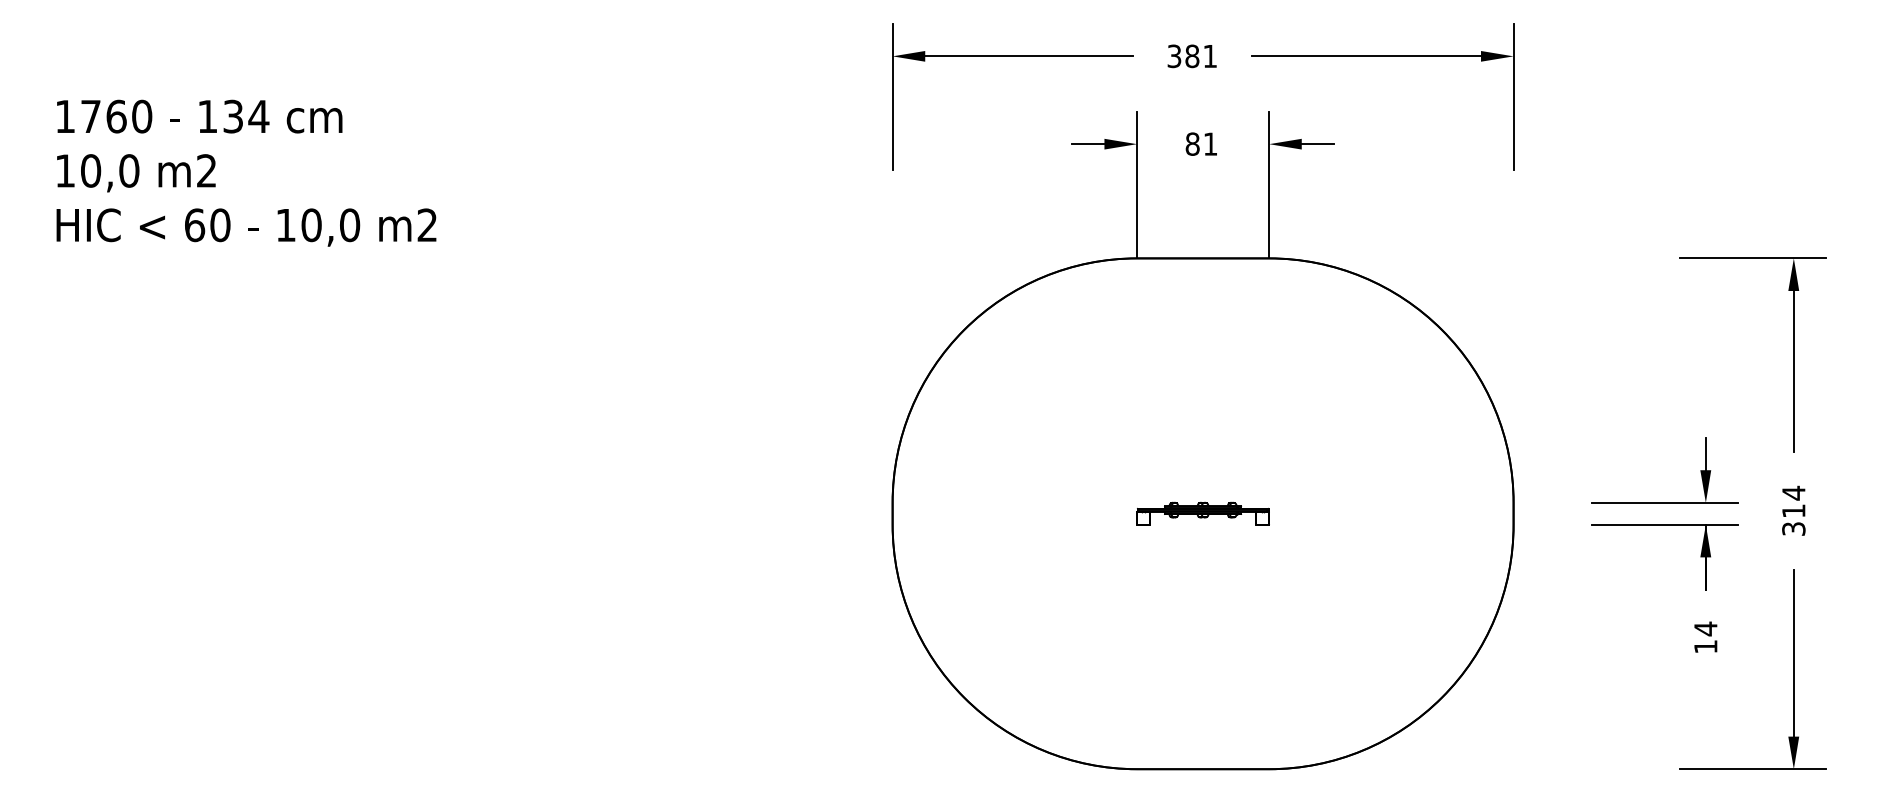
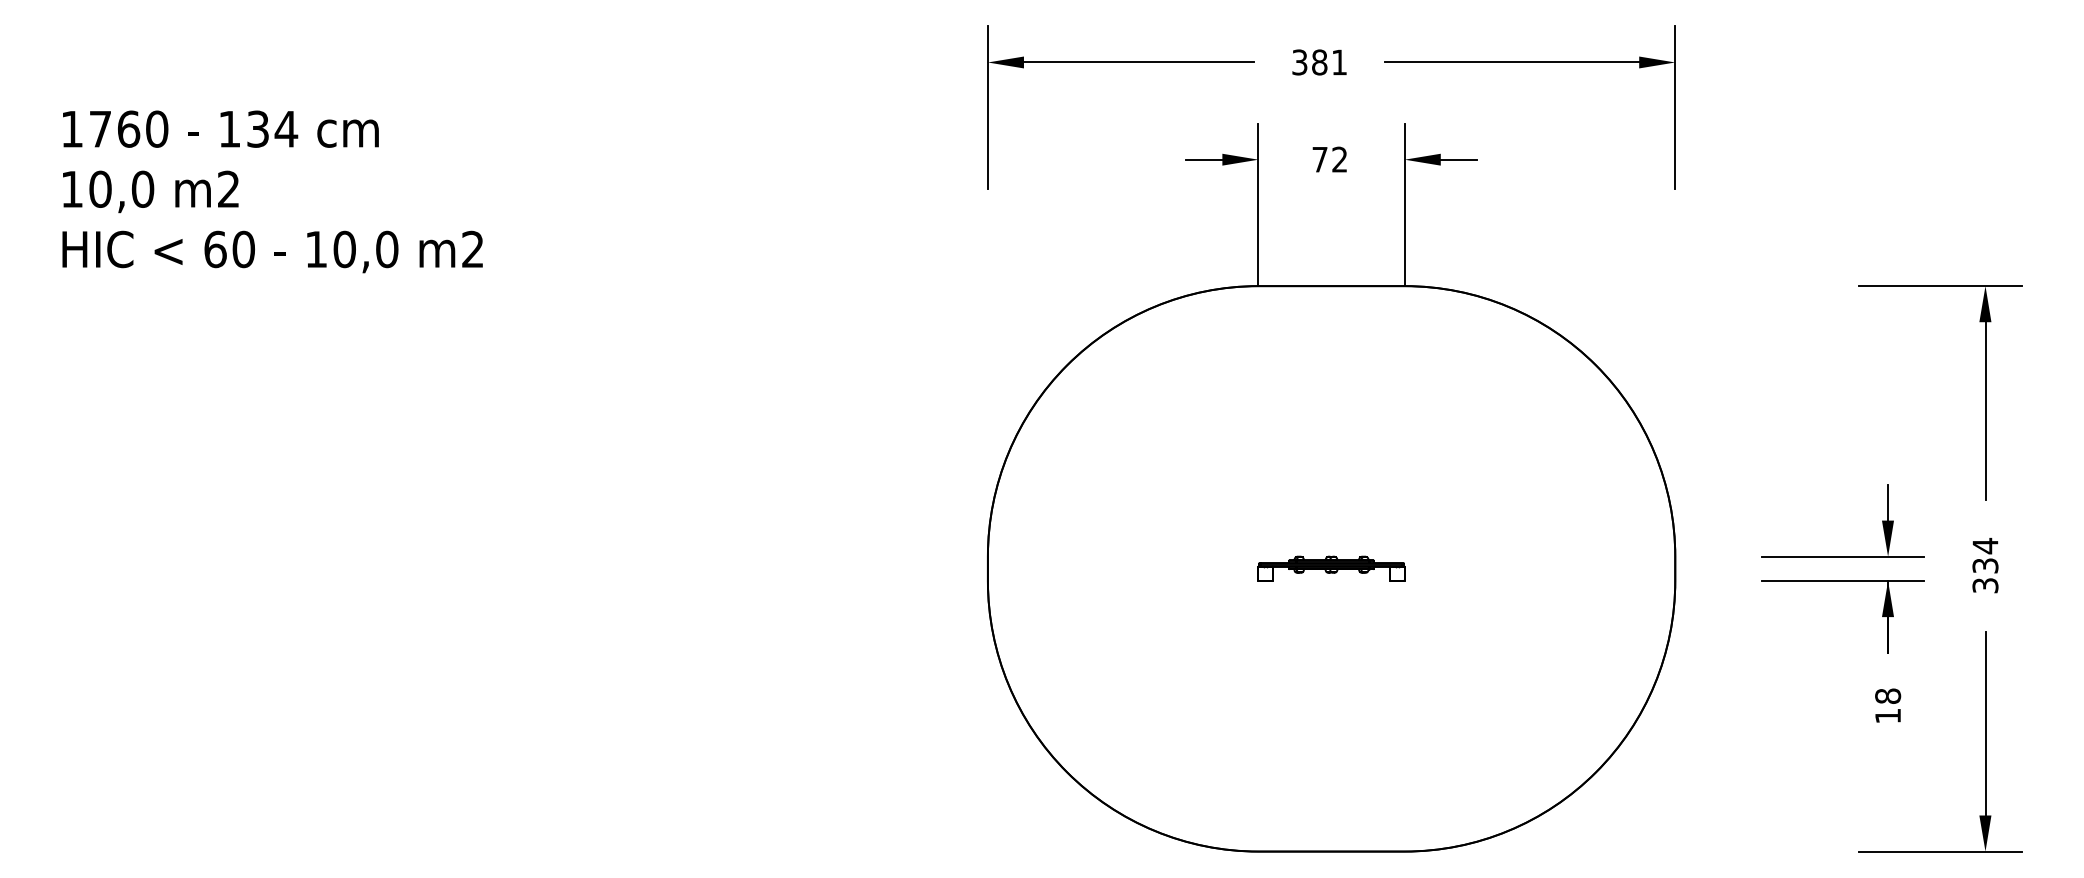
text: (1201, 143) -> (1329, 159), 81 -> 72
text: (1793, 510) -> (1985, 565), 314 -> 334
text: (1706, 629) -> (1888, 696), 14 -> 18

